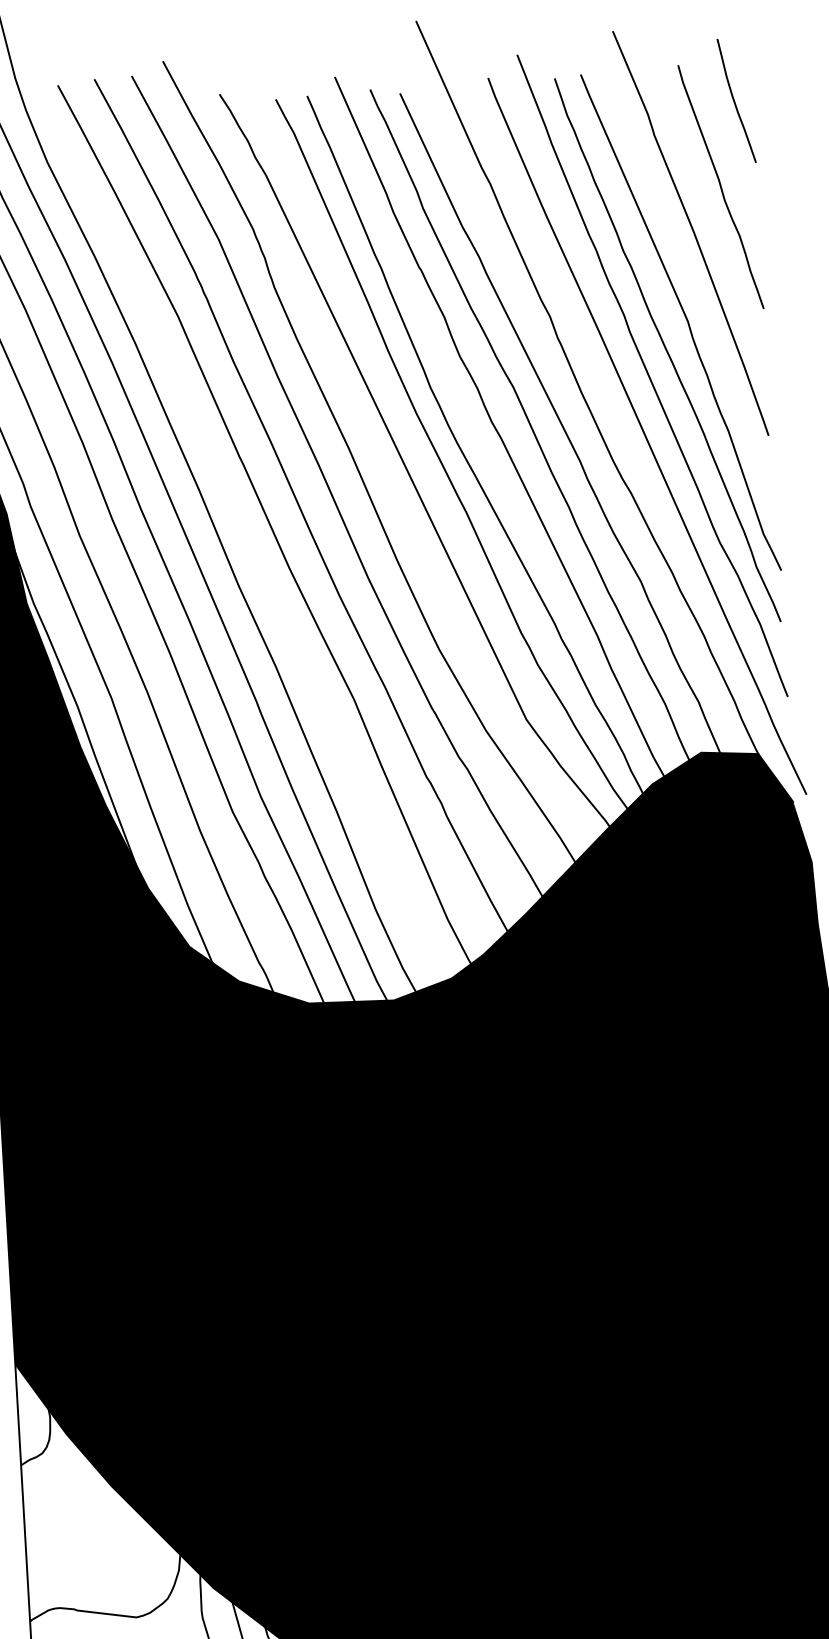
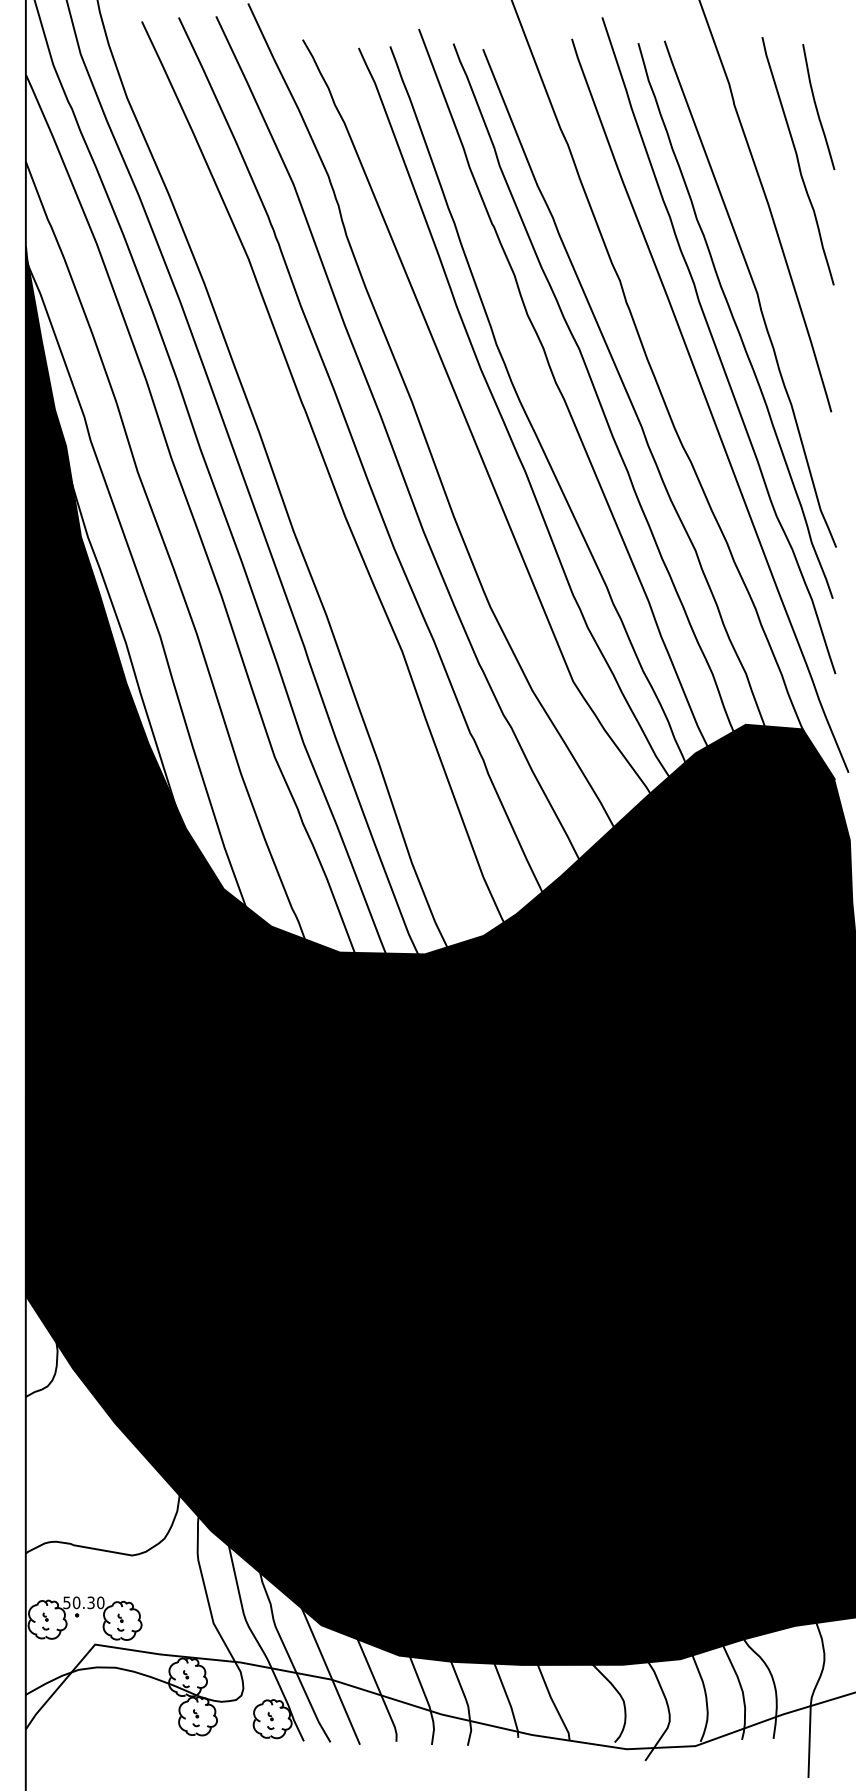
curve: (735, 101) -> (817, 107), moved

